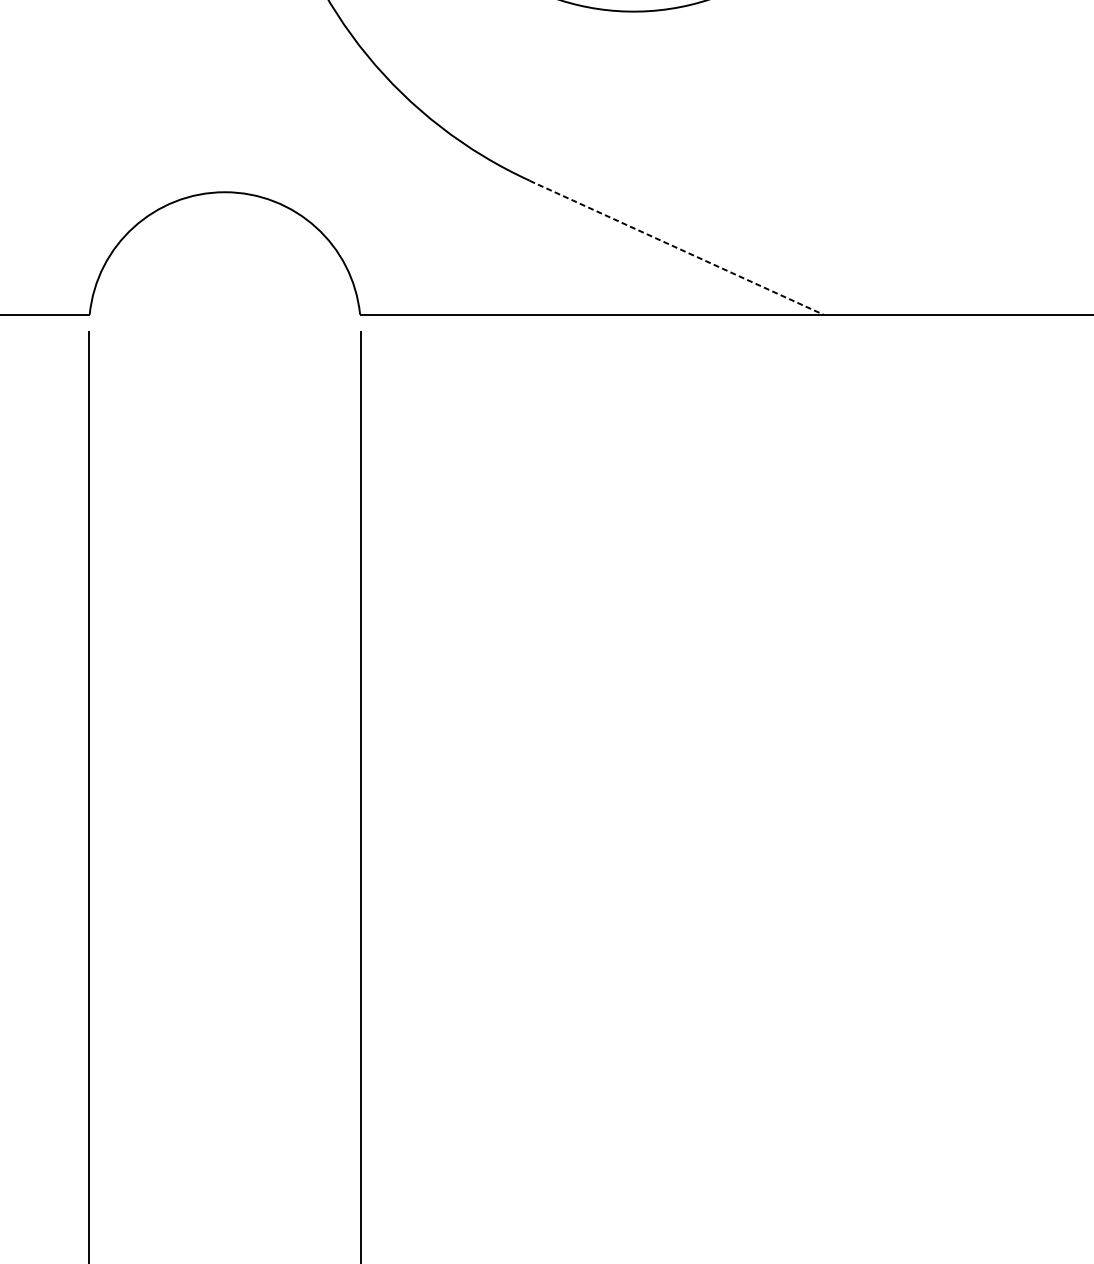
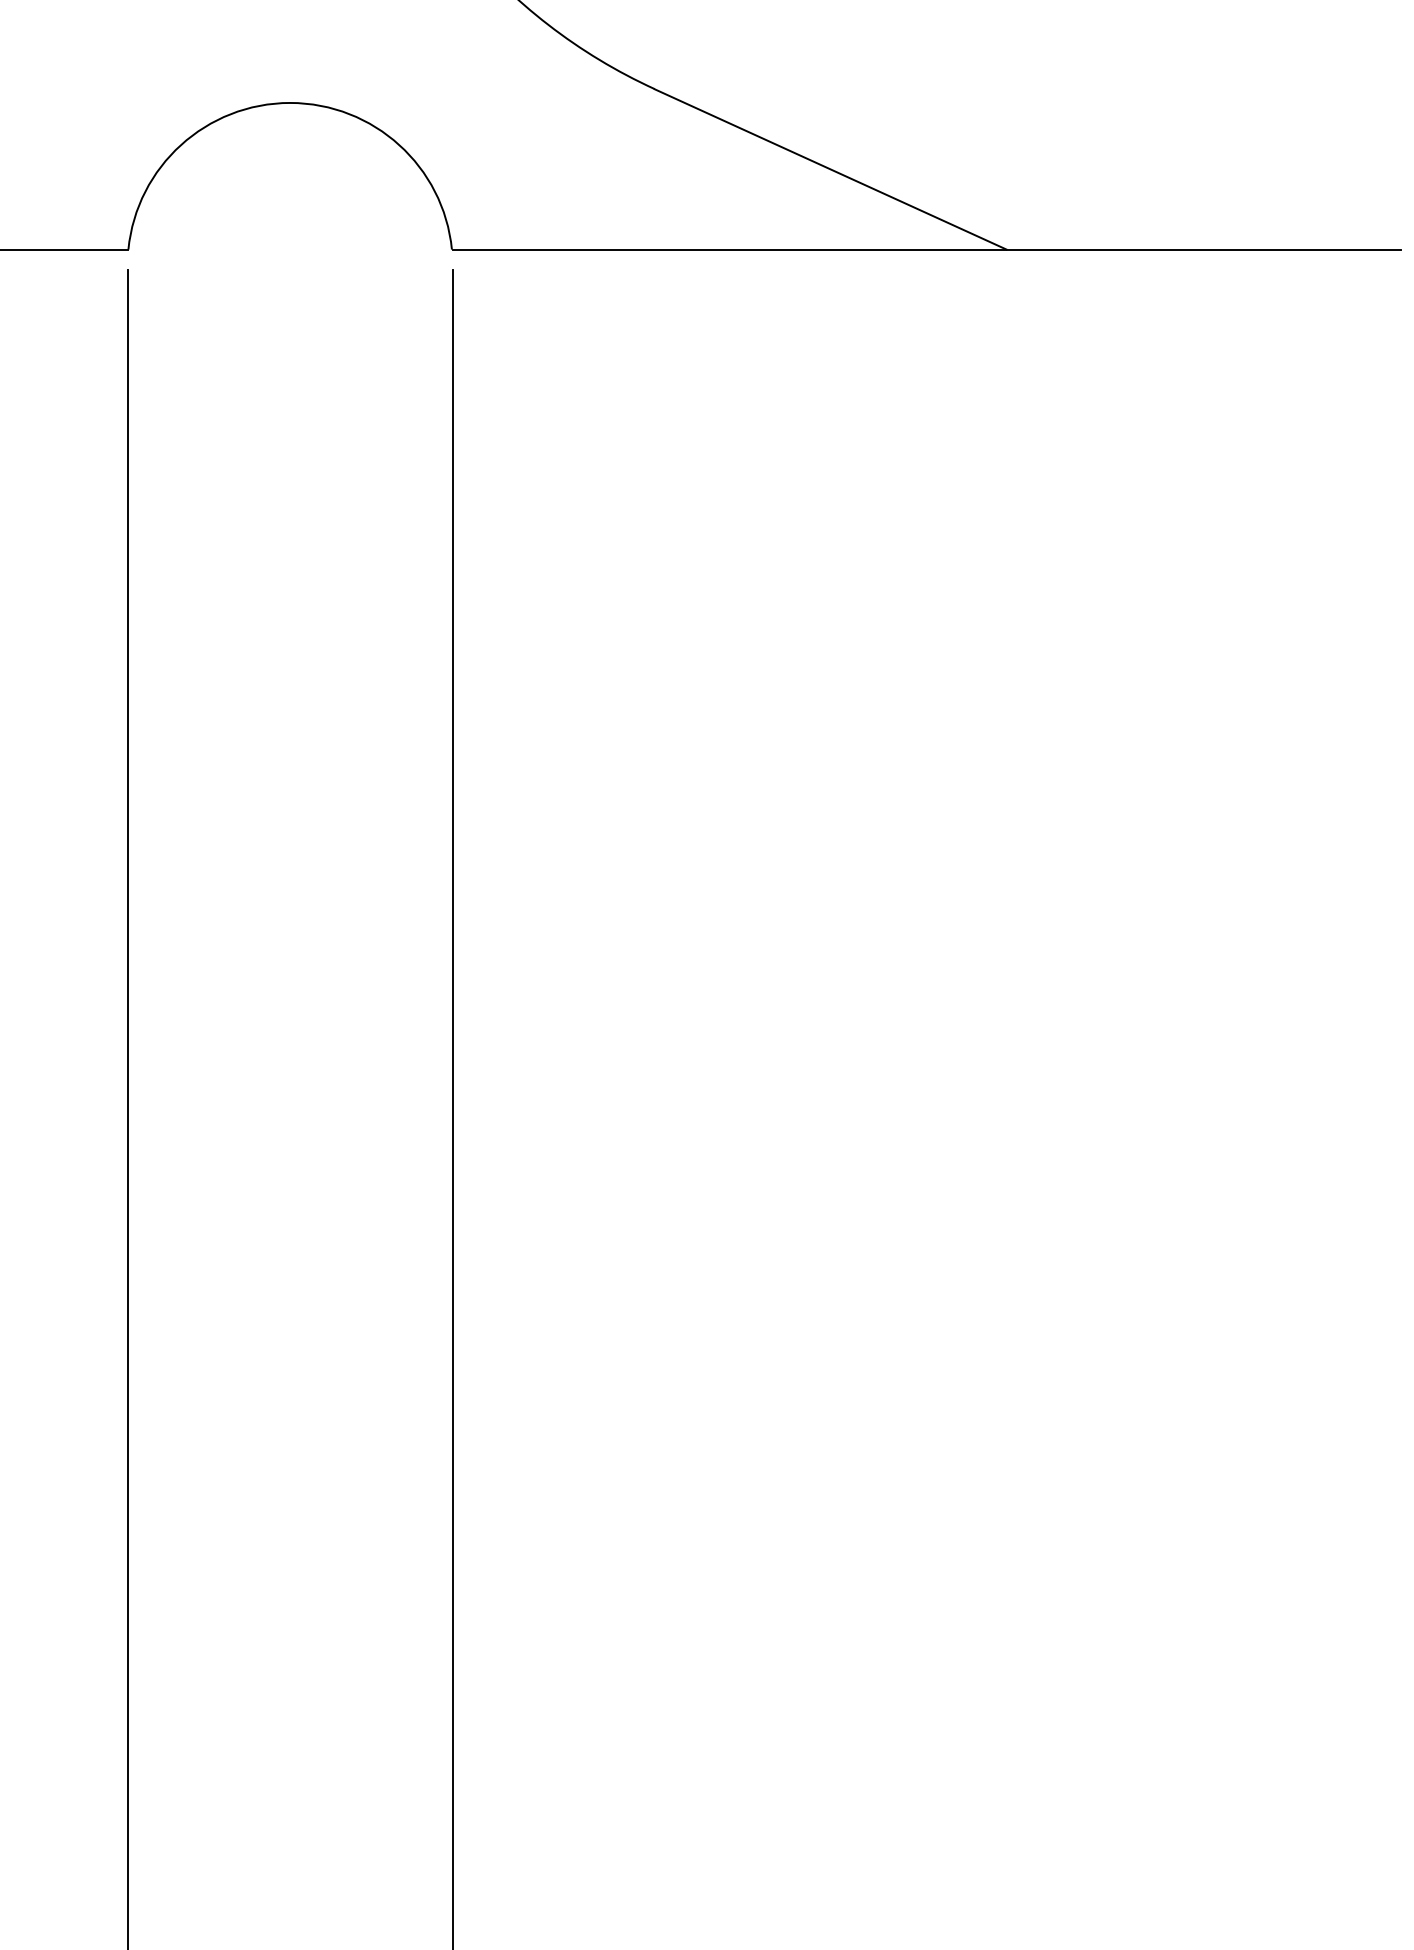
line: (677, 247) -> (831, 169), dashed -> solid

